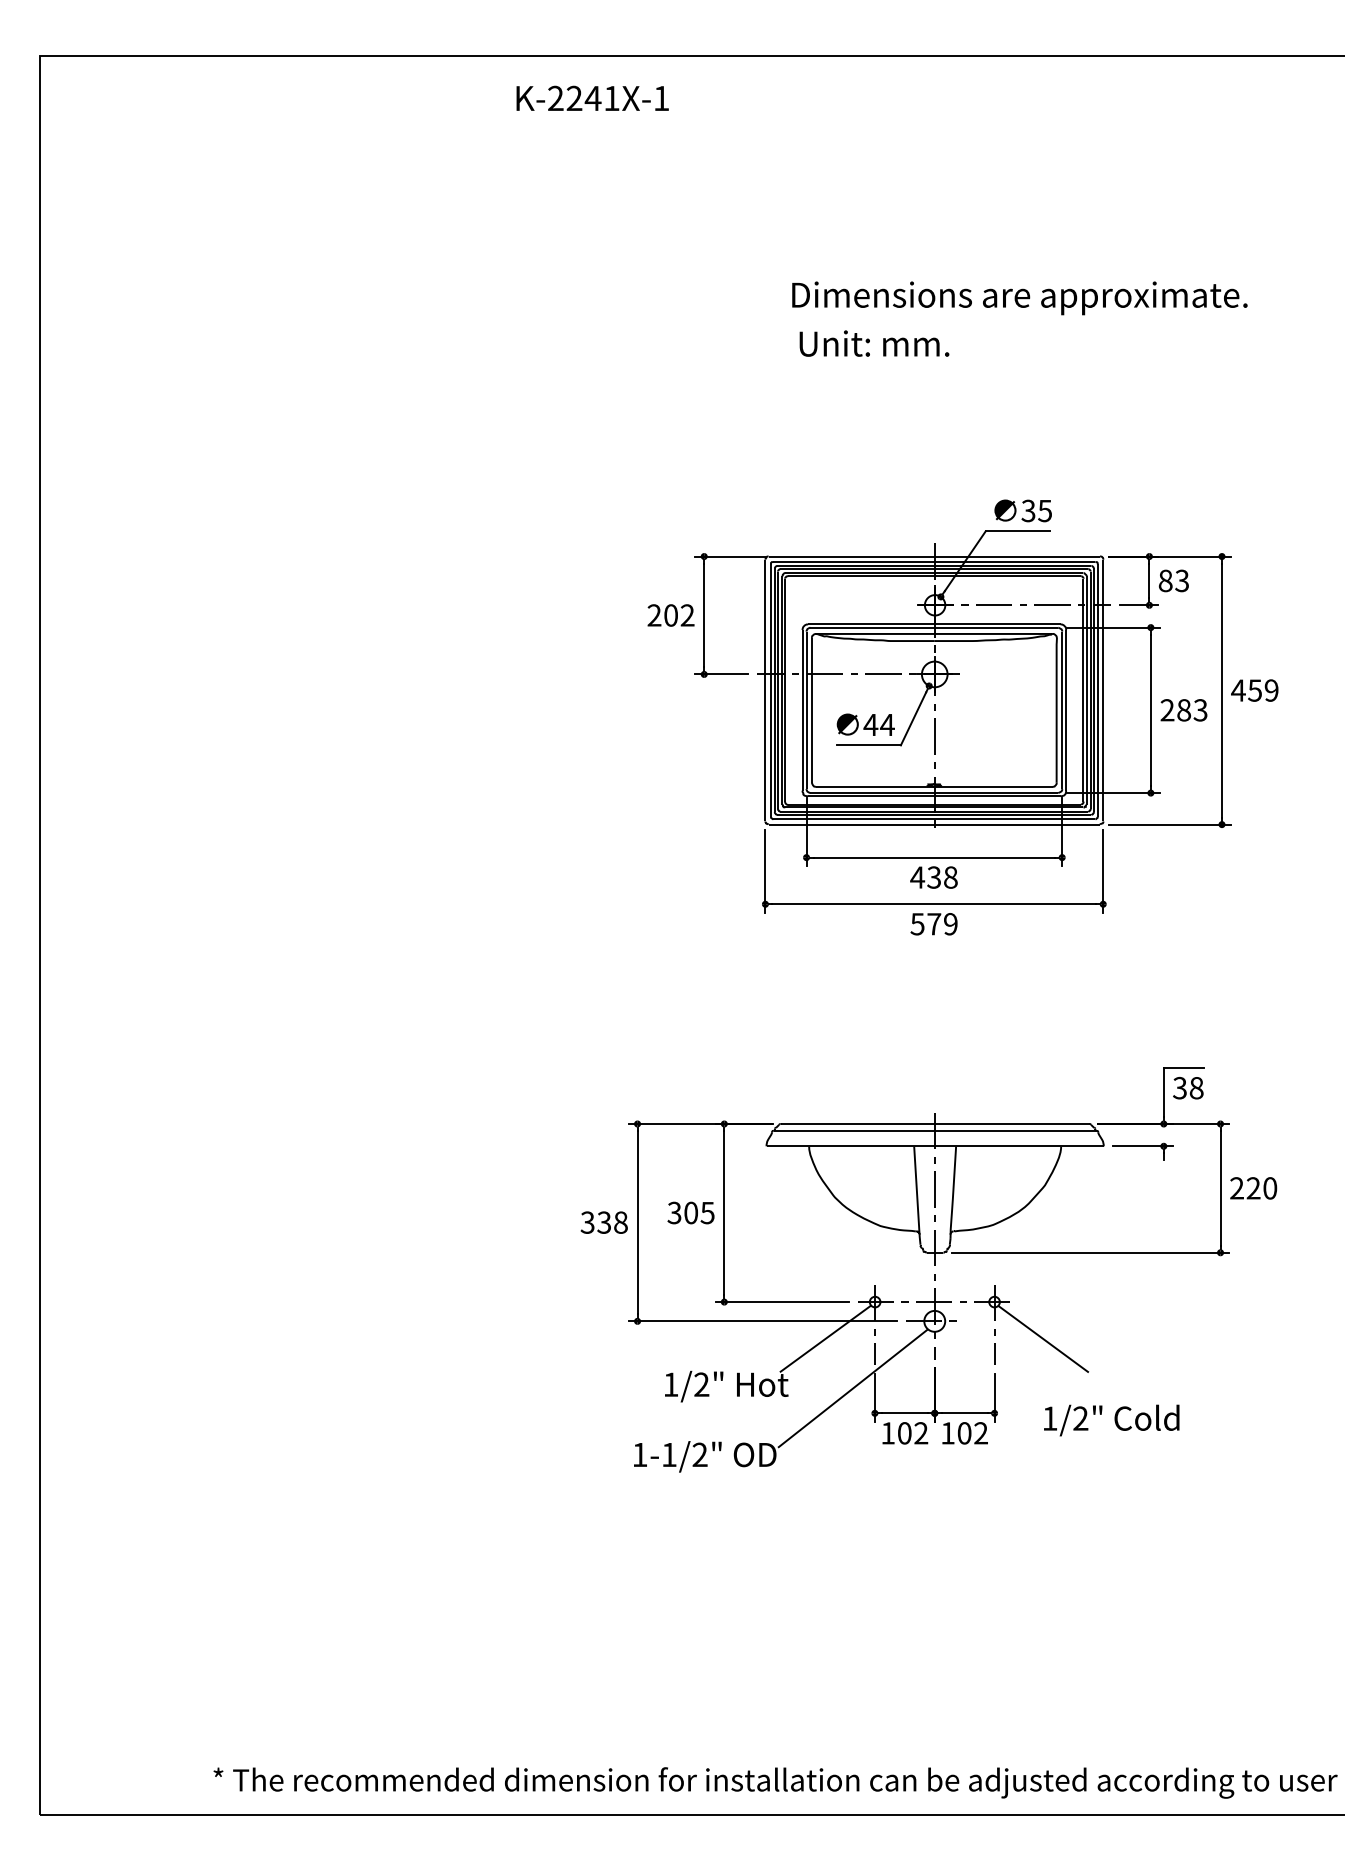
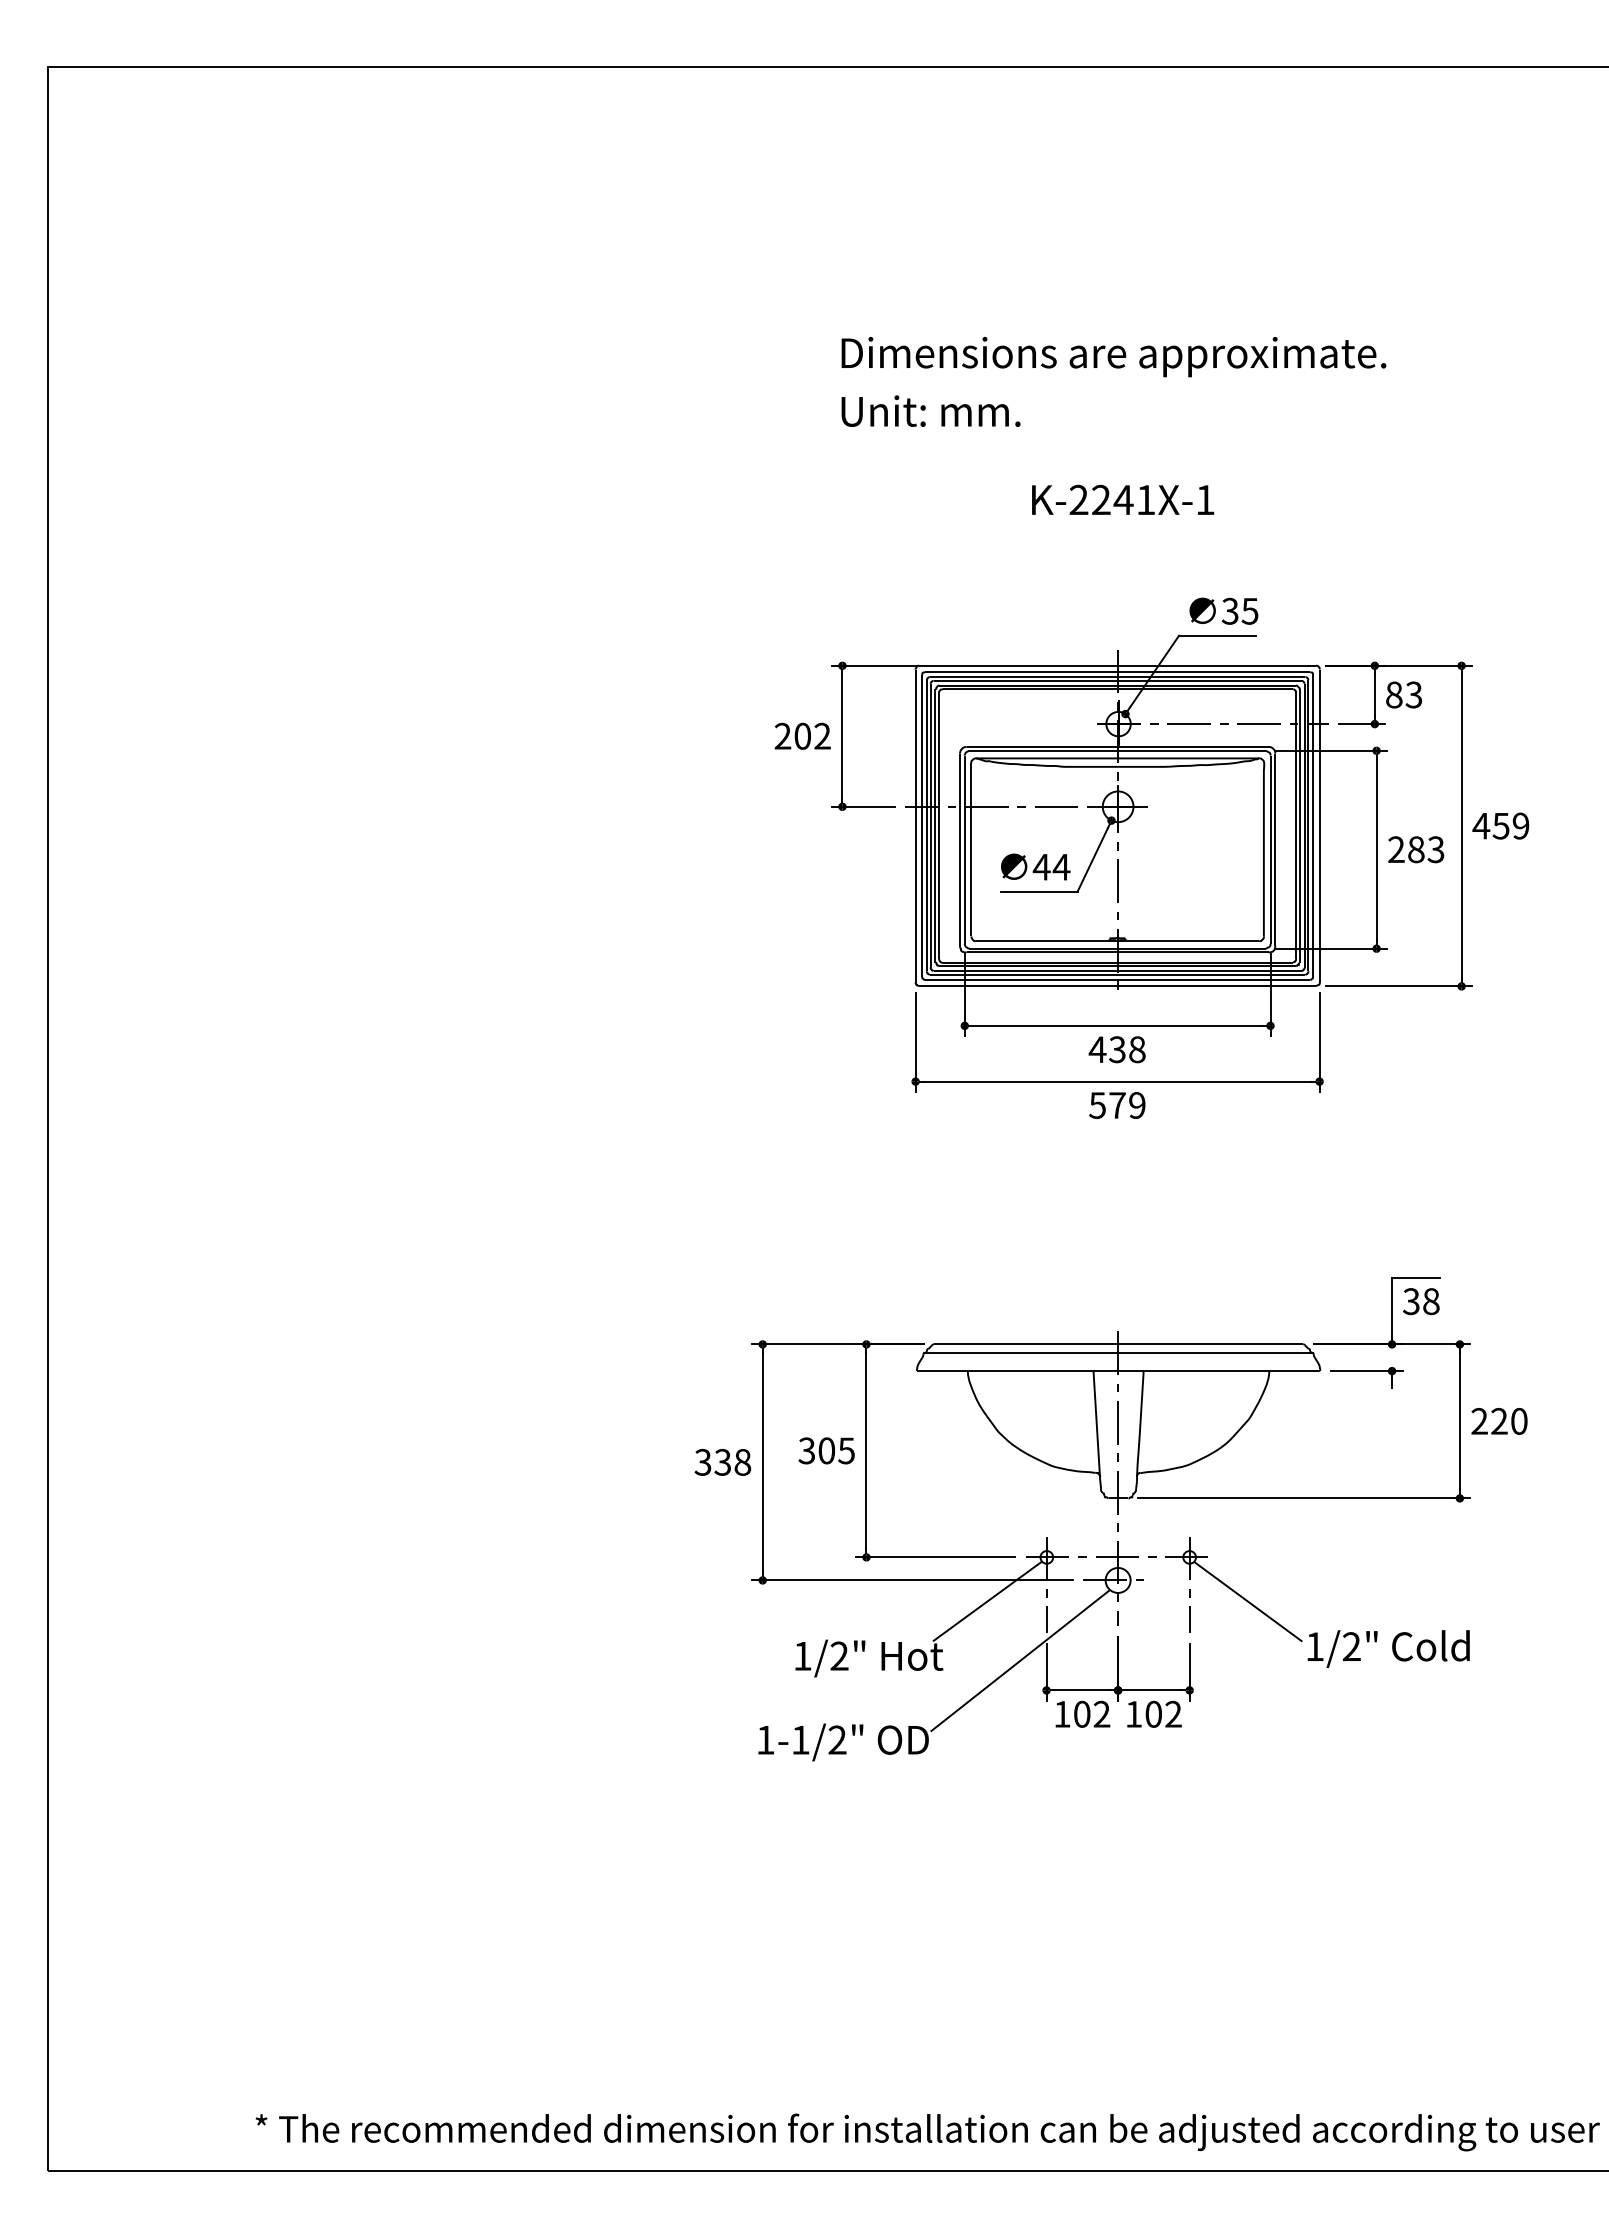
text: (593, 98) -> (1123, 499), moved
text: (1019, 298) -> (1113, 357), moved
text: (874, 343) -> (930, 410), moved
text: (1111, 1420) -> (1388, 1648), moved

